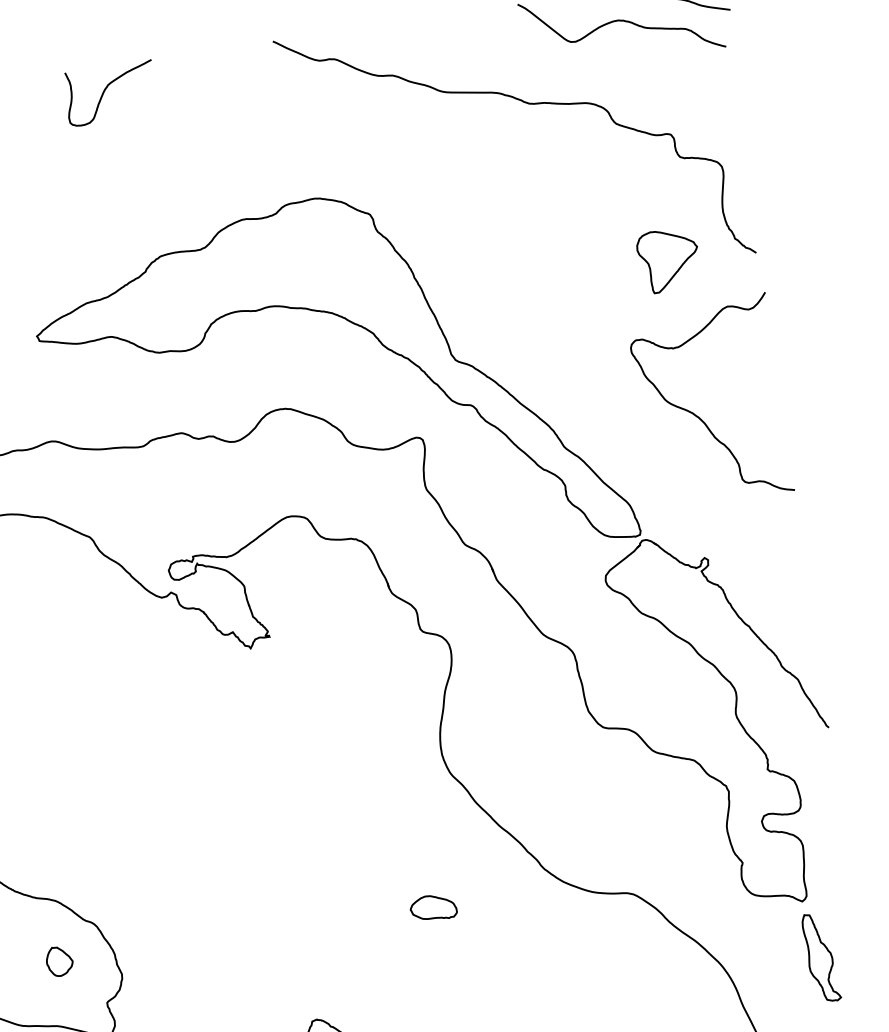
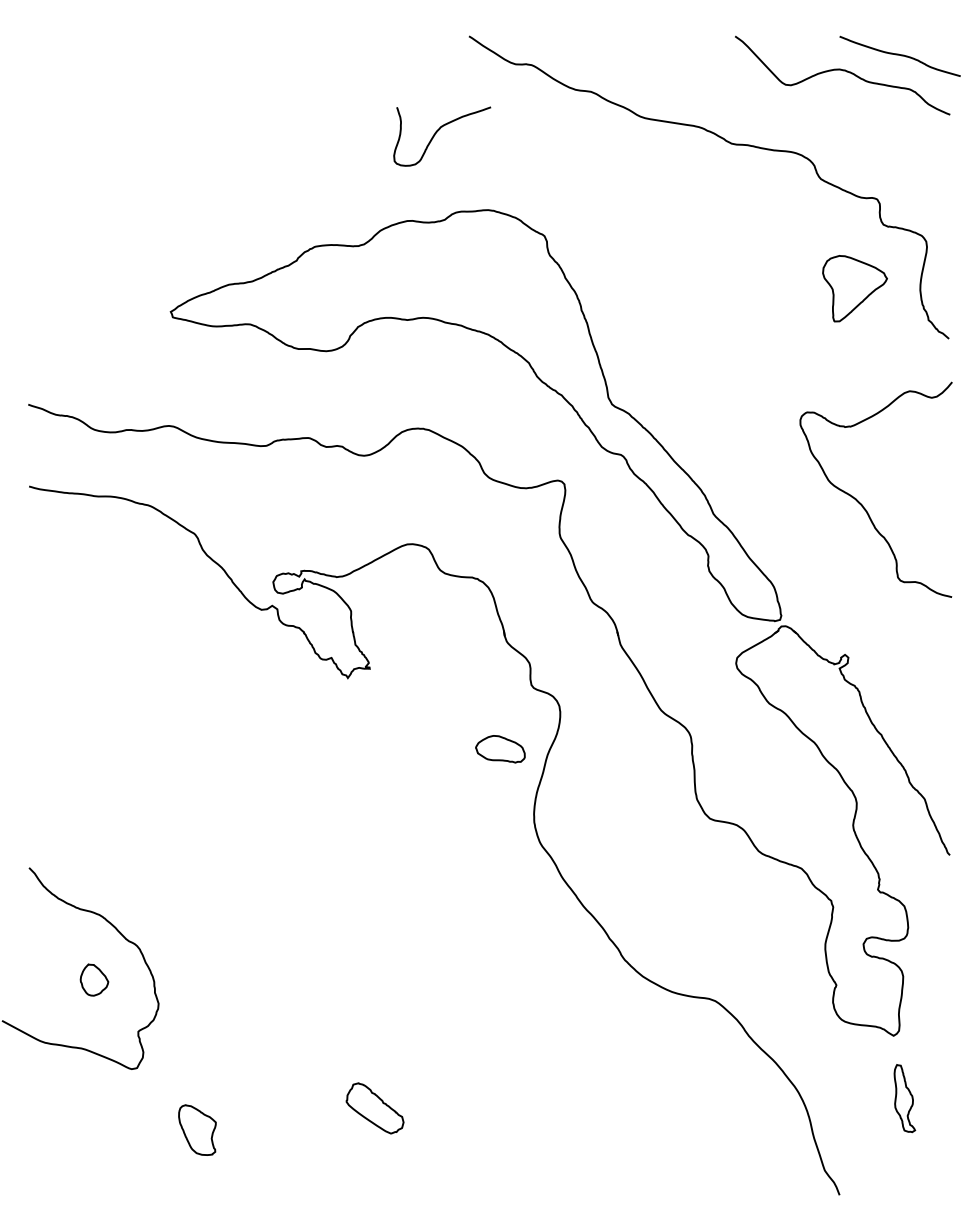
curve: (106, 89) -> (438, 131), moved
part: (668, 260) -> (854, 288), moved
part: (433, 908) -> (500, 749), moved
part: (821, 957) -> (904, 1098), size x0.7

